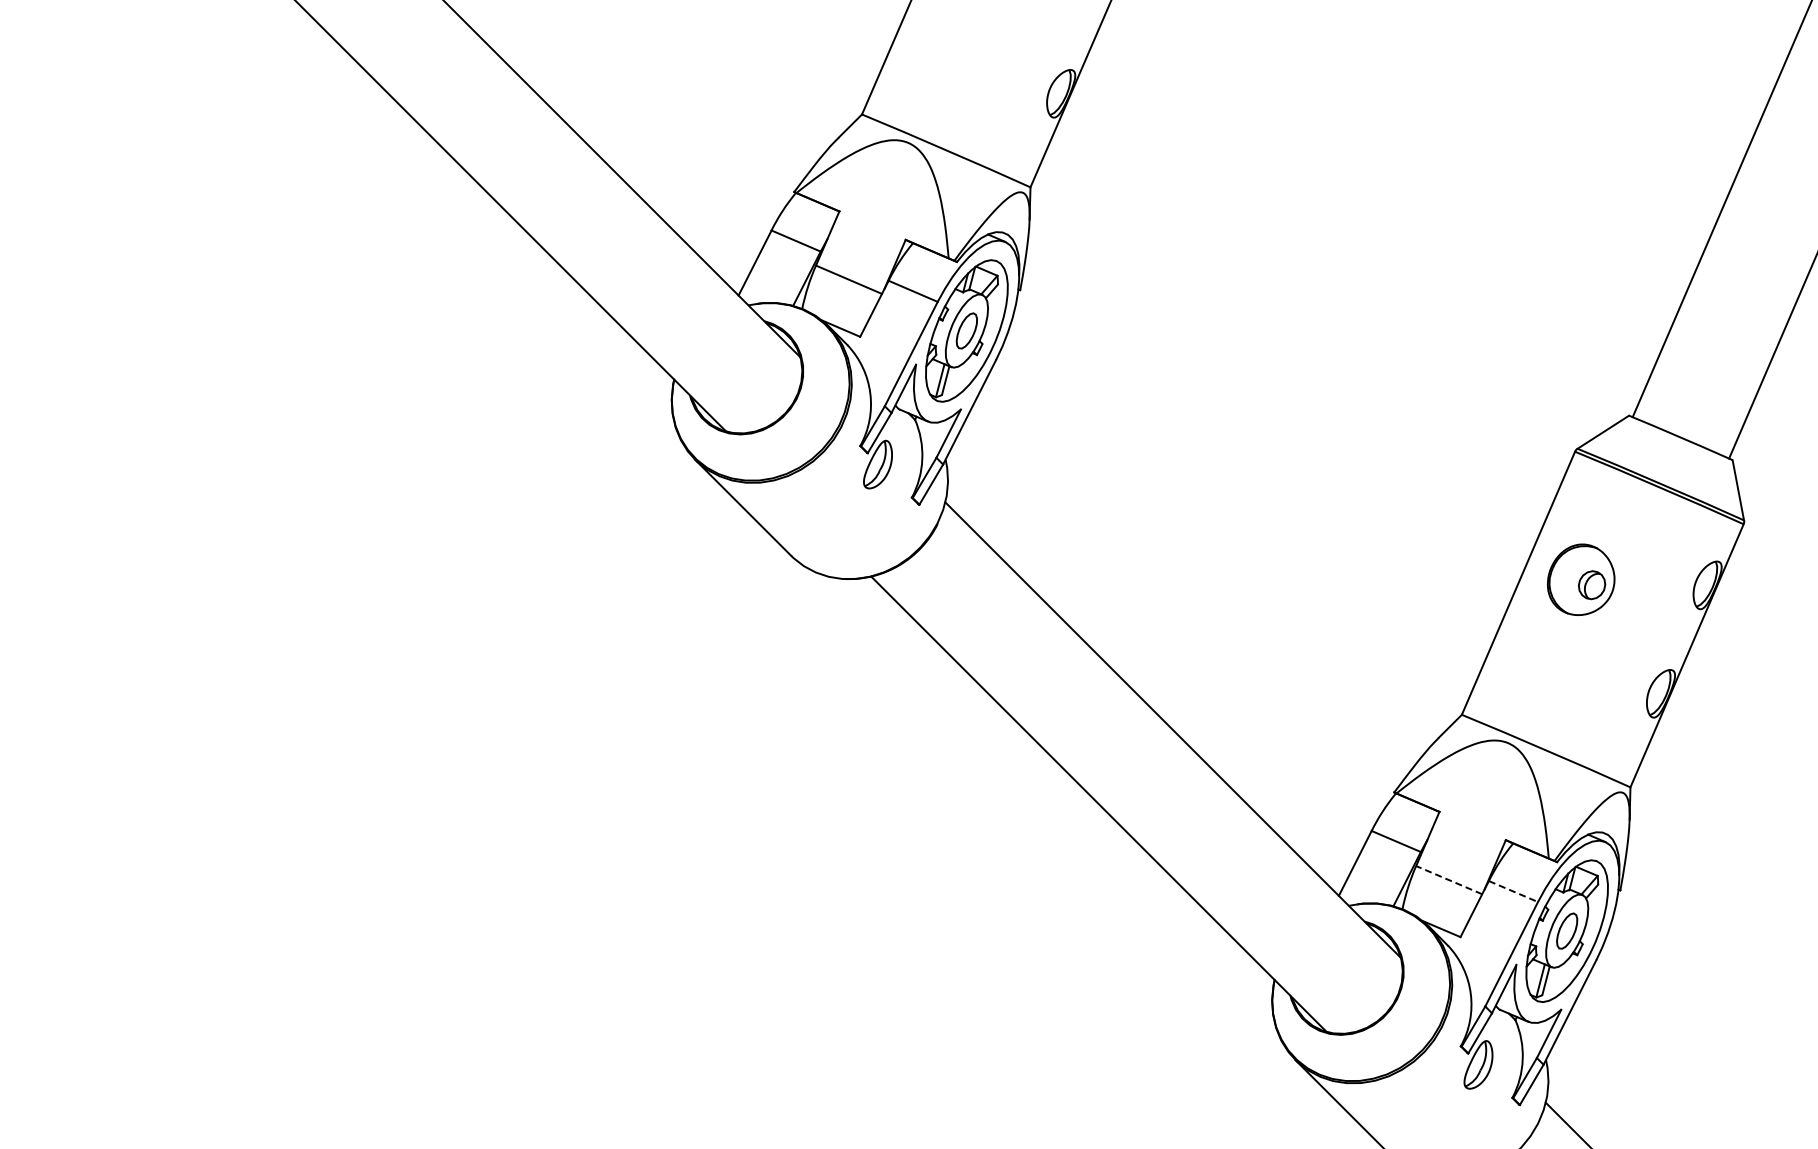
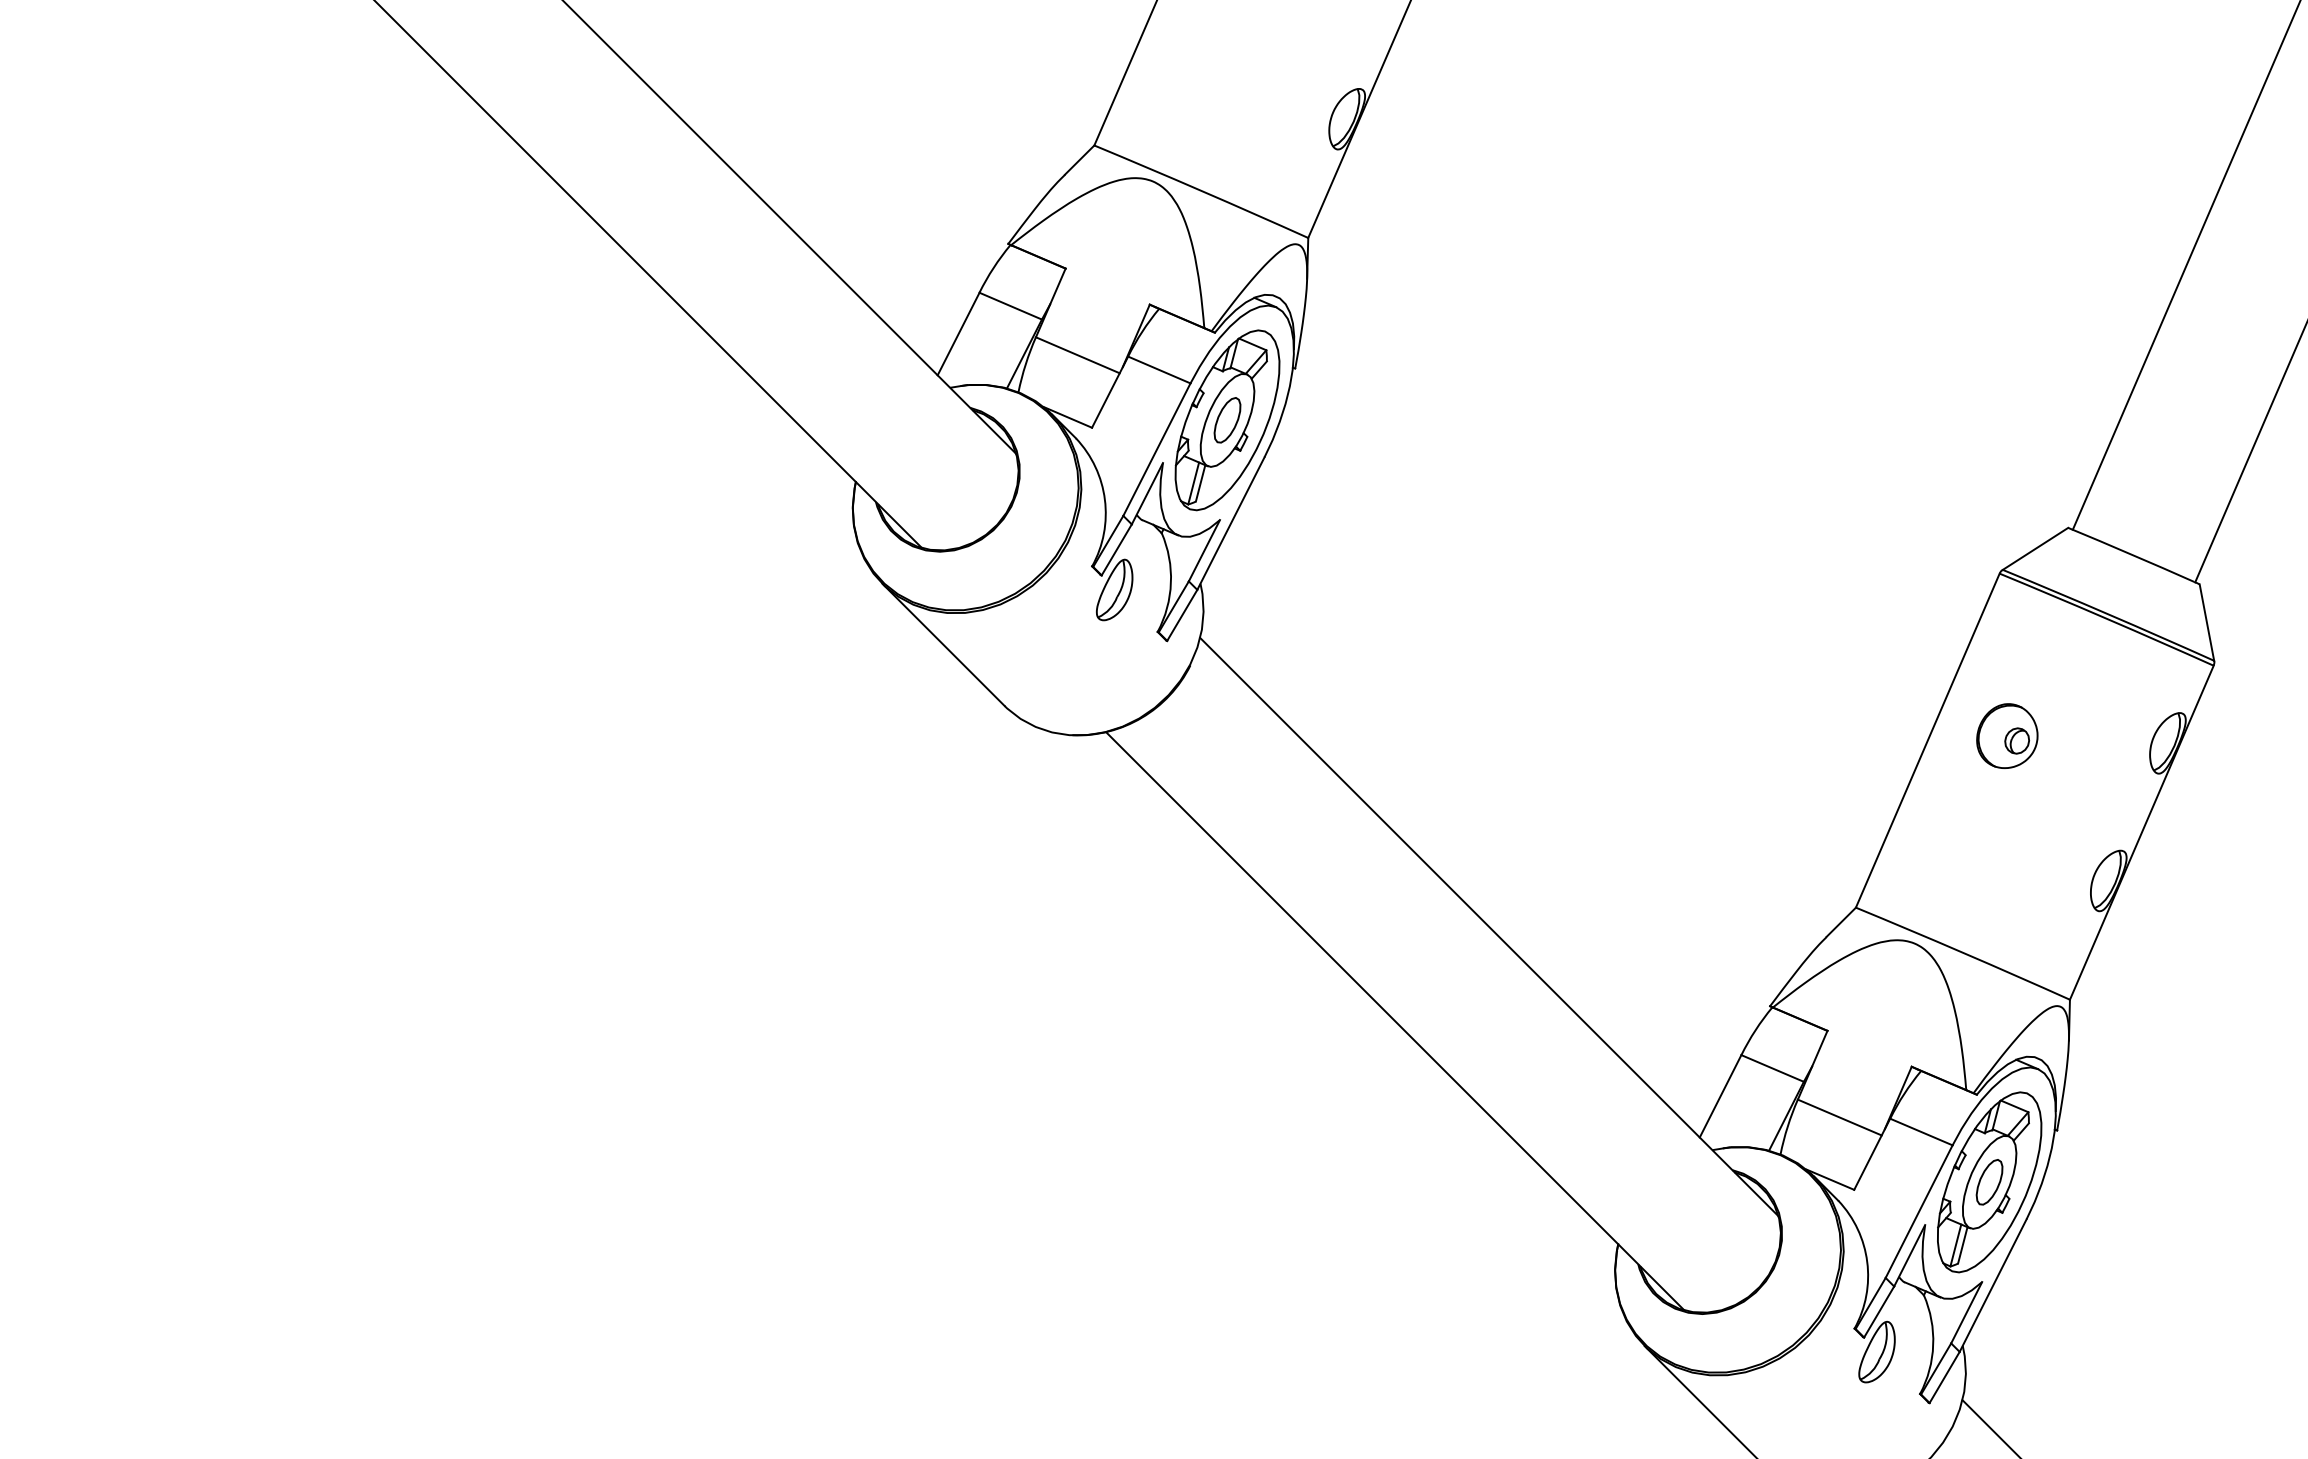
part: (1580, 579) -> (2006, 735), size x0.71
line: (1449, 880) -> (1840, 1117), dashed -> solid
line: (1513, 891) -> (1921, 1131), dashed -> solid

